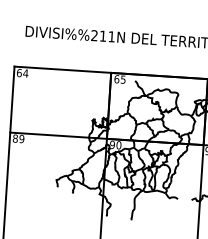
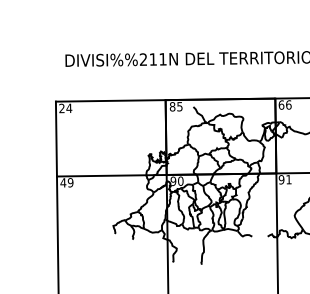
text: (18, 73) -> (61, 108), 64 -> 24
text: (116, 78) -> (172, 106), 65 -> 85
text: (14, 138) -> (62, 182), 89 -> 49

